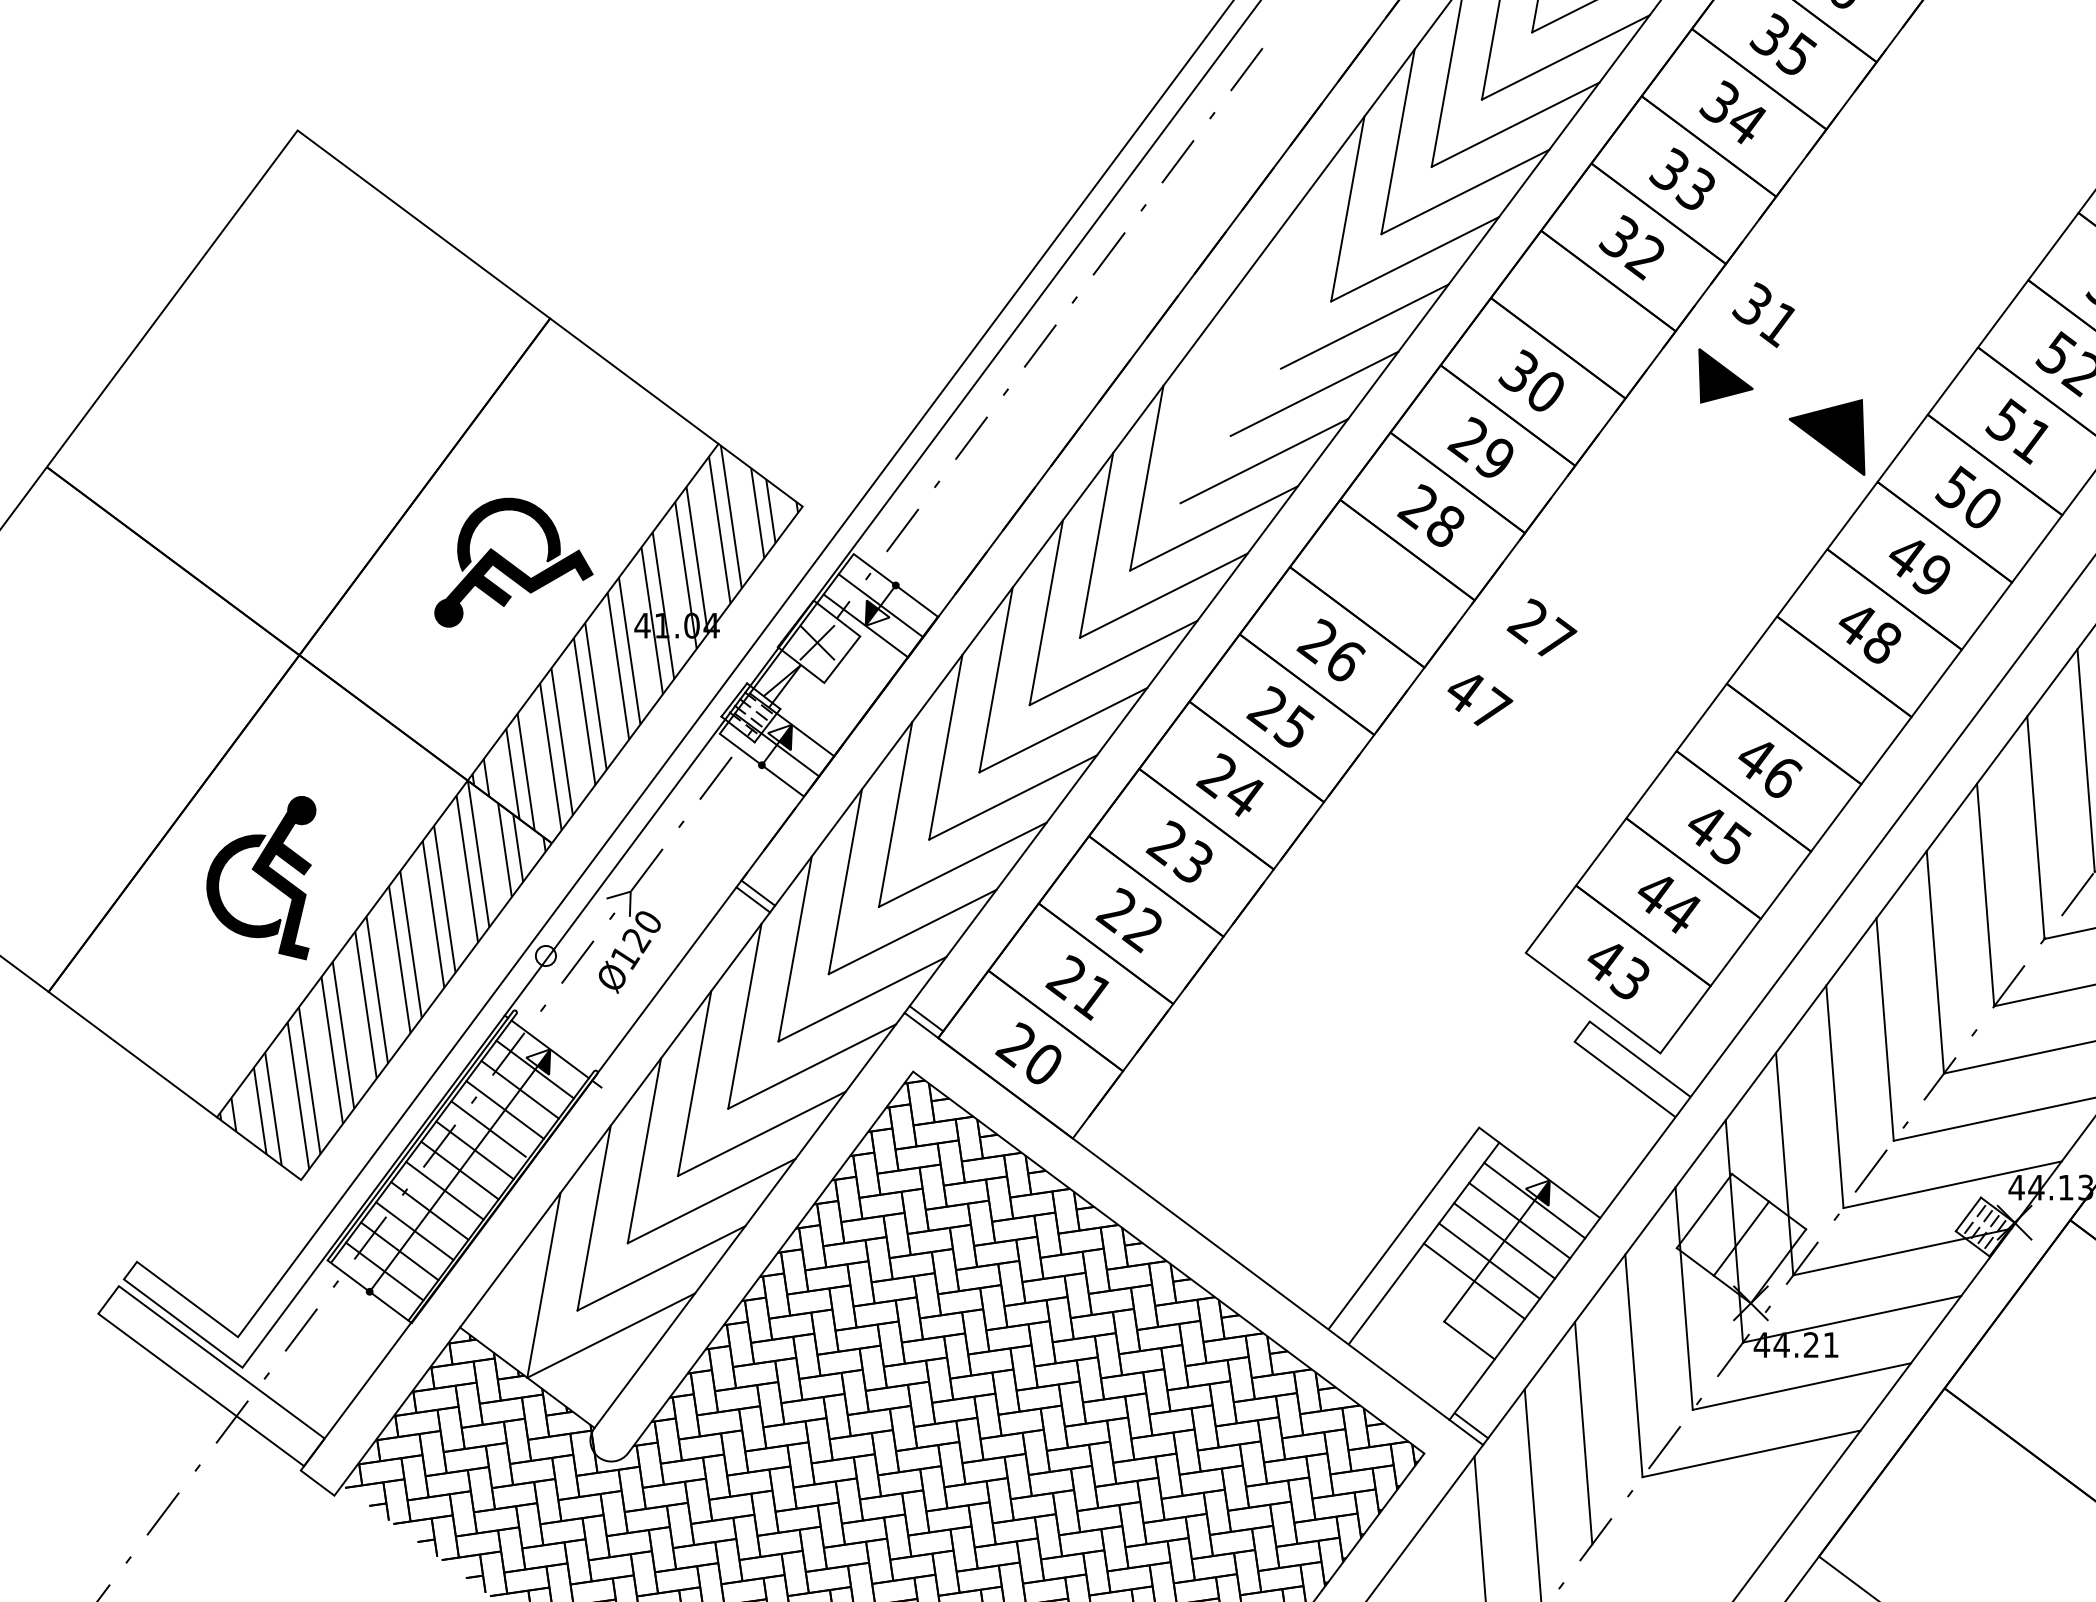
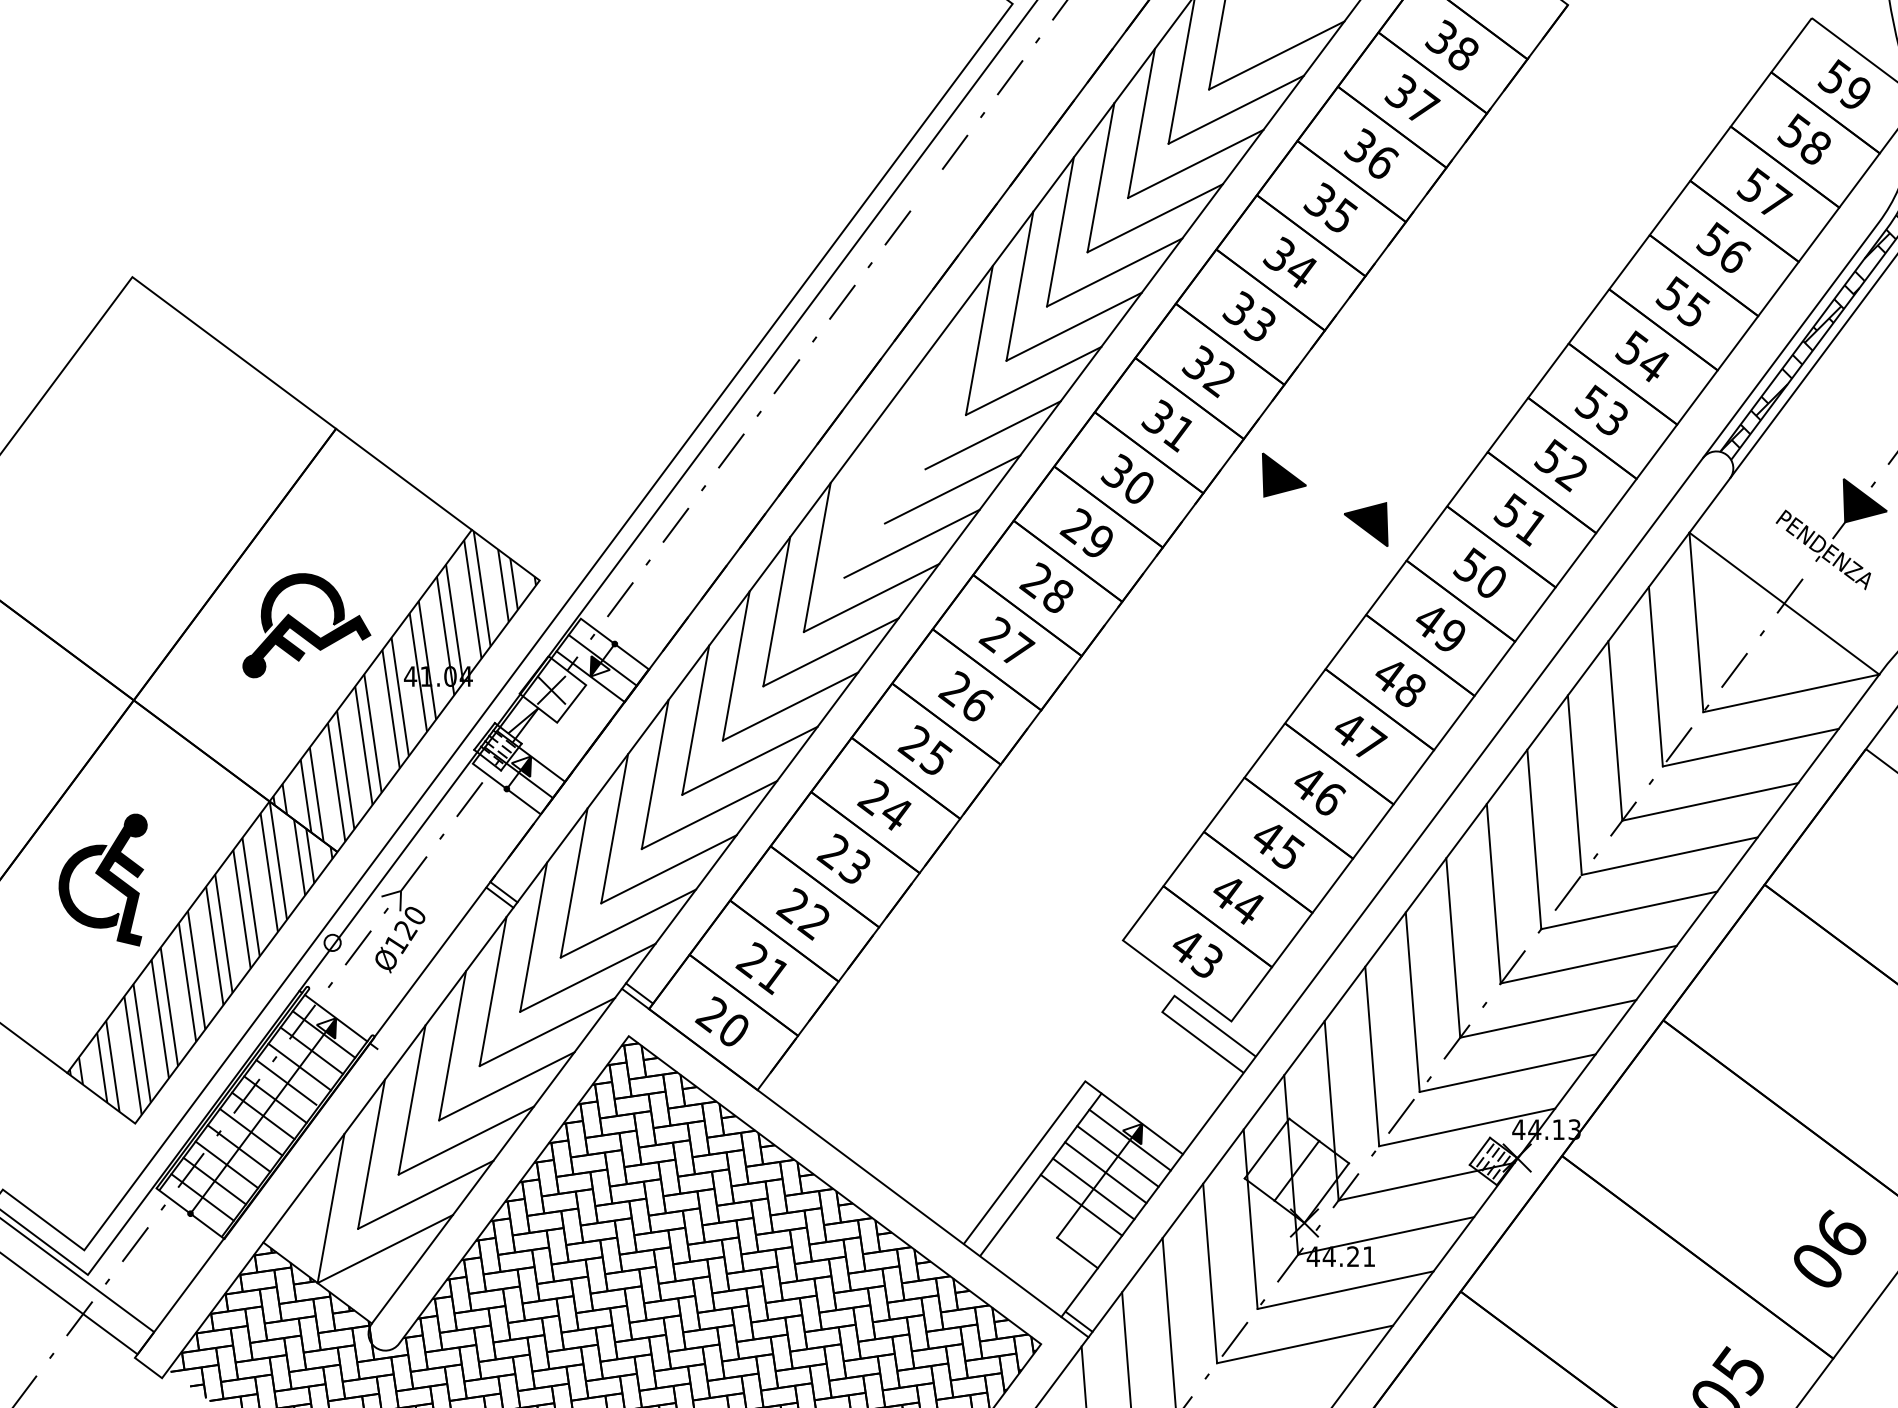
text: (1763, 314) -> (1166, 425), moved
part: (1827, 437) -> (1366, 524), size x0.71
text: (1541, 626) -> (1006, 639), moved
text: (1479, 700) -> (1360, 736), moved

